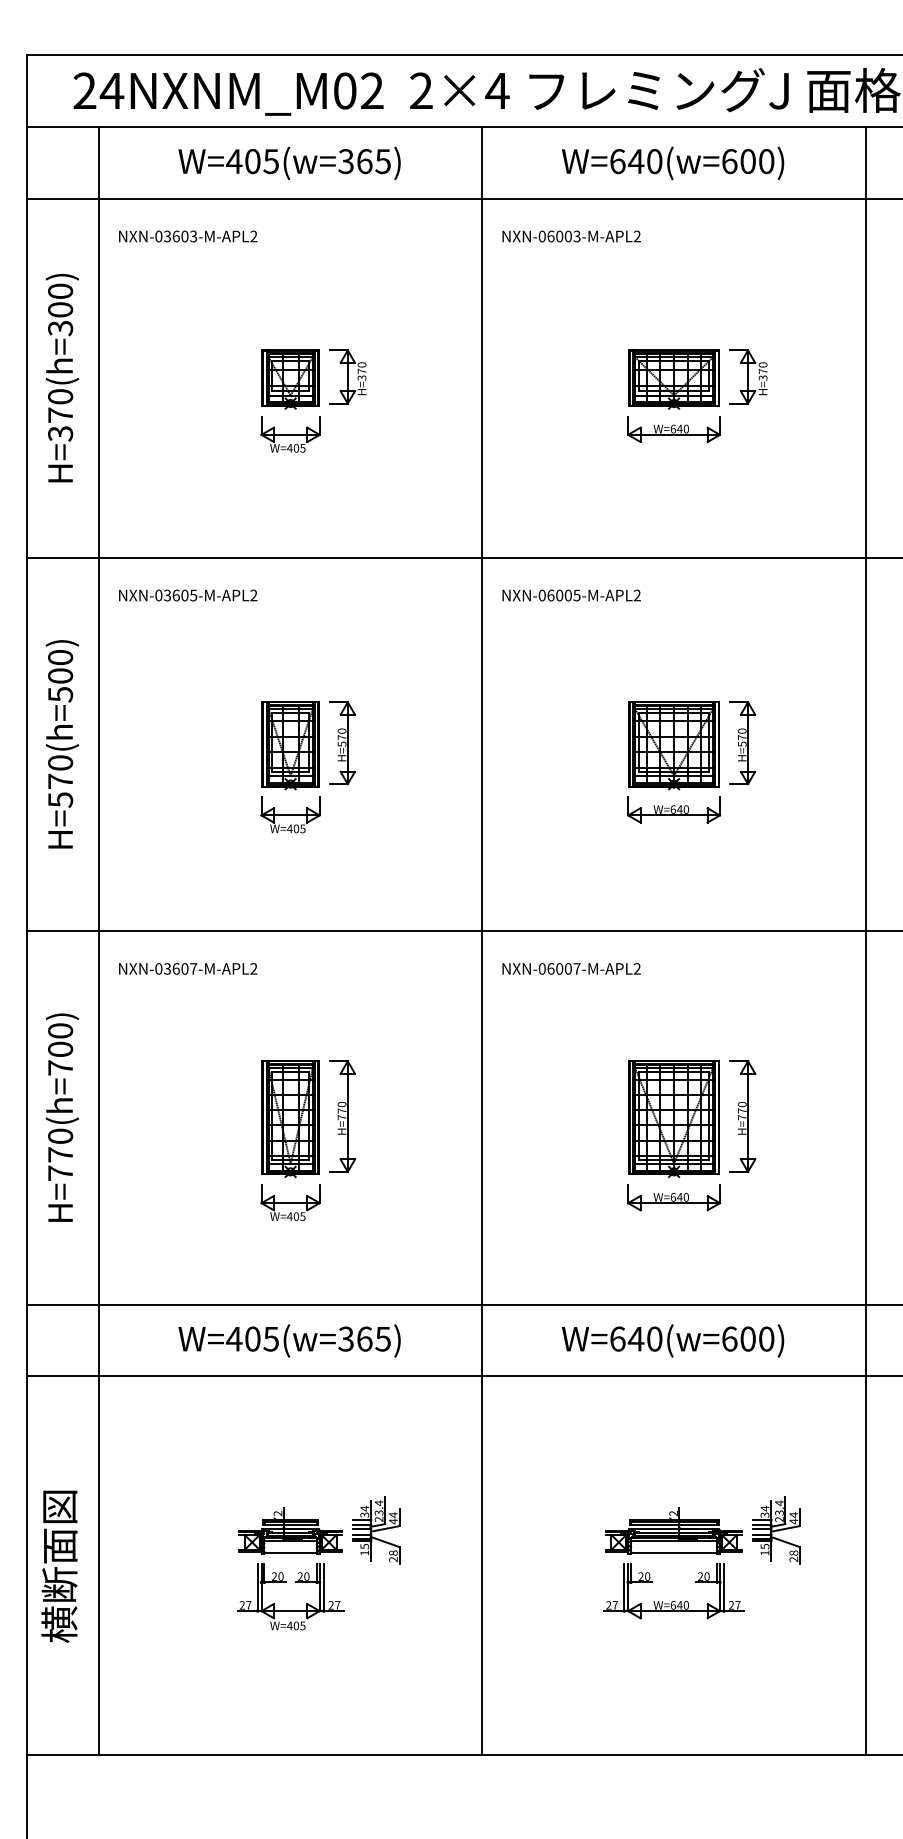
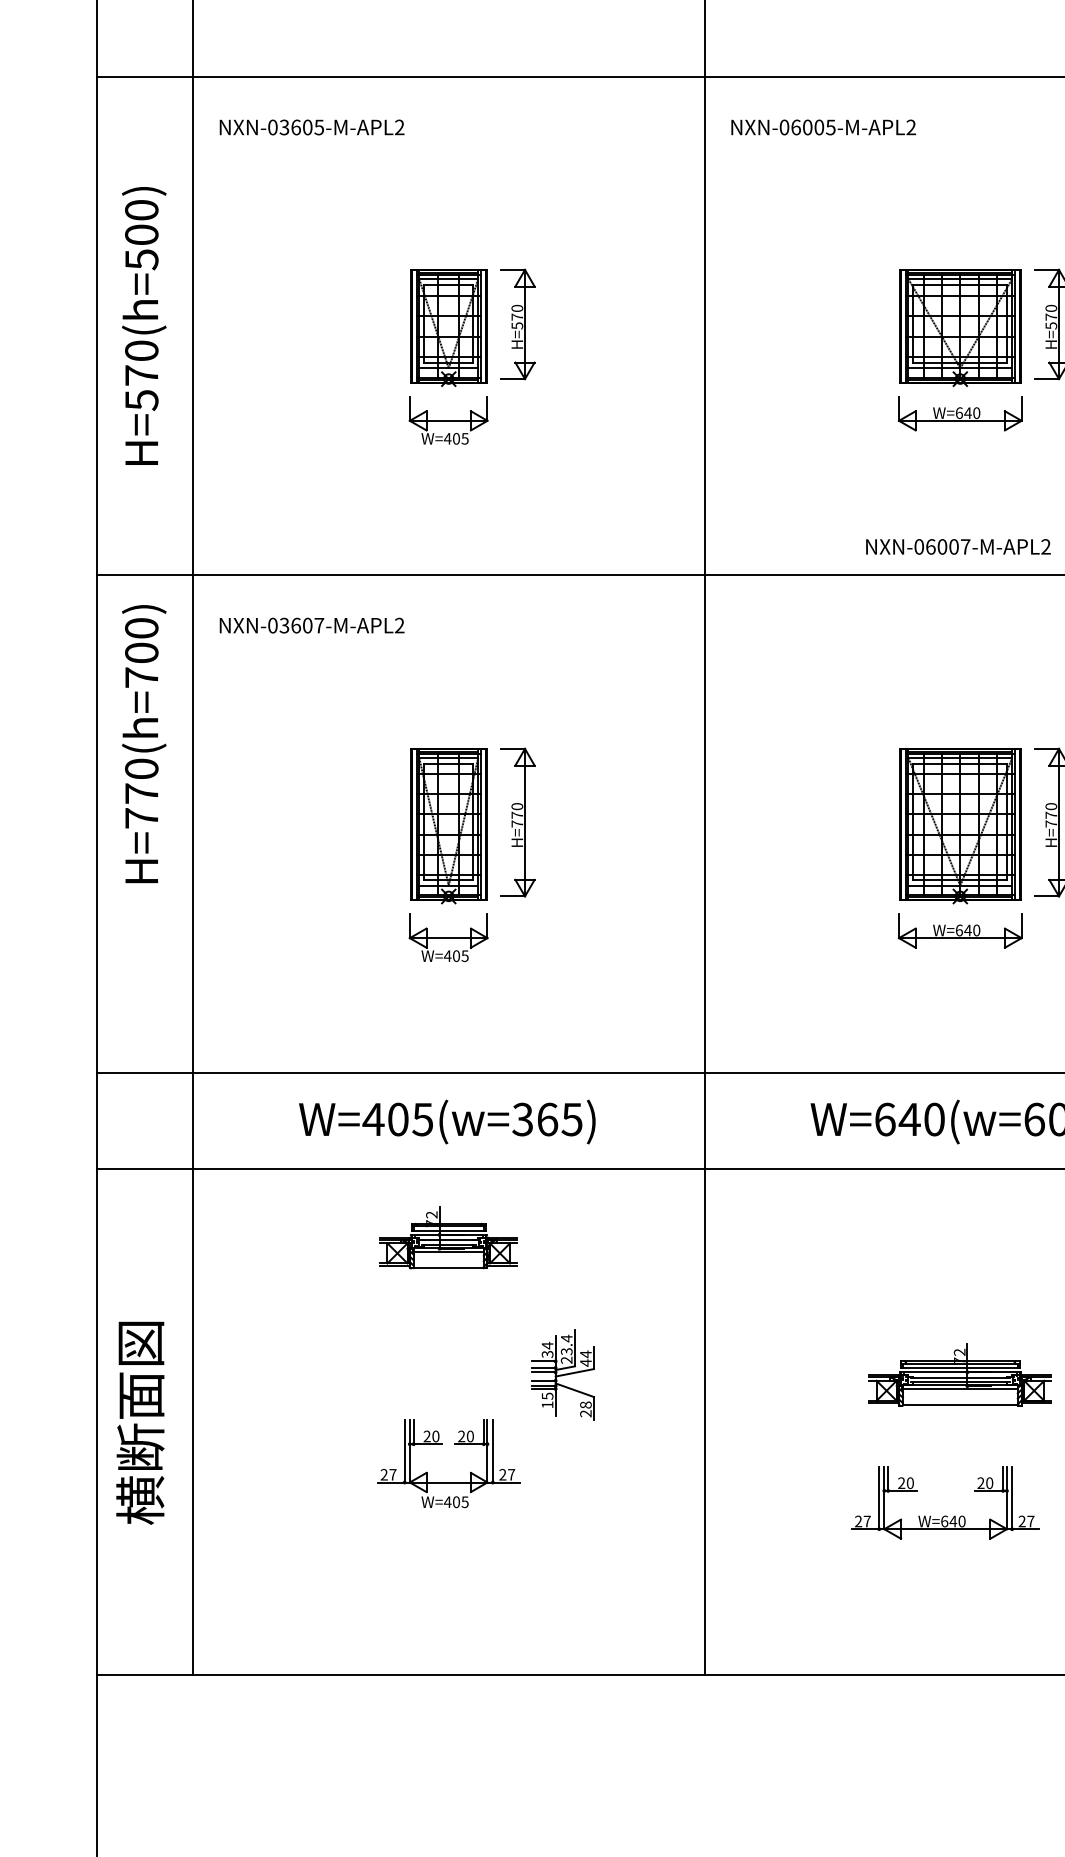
text: (571, 968) -> (958, 546), moved
text: (62, 1117) -> (144, 743), moved
part: (290, 1530) -> (448, 1237), moved
part: (673, 1601) -> (944, 1516), moved

